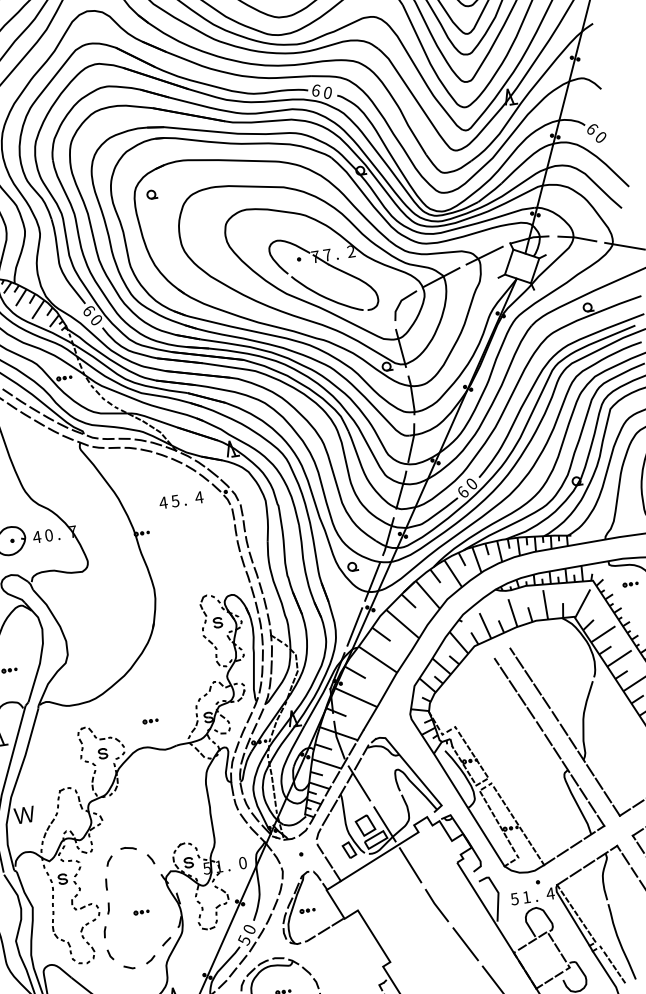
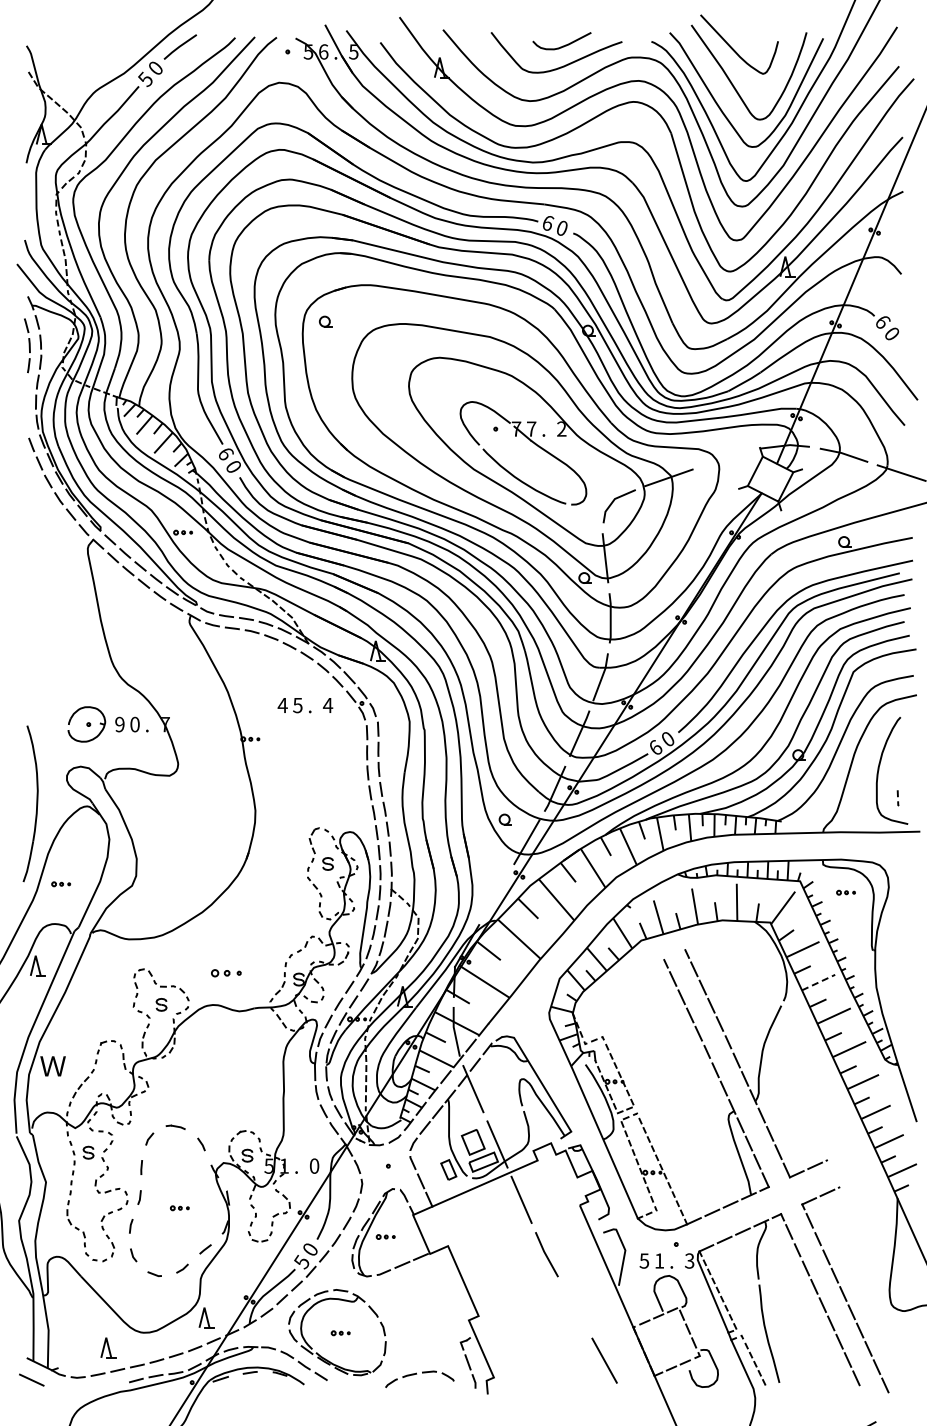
line: (484, 255) -> (726, 458), removed
text: (36, 537) -> (119, 724), 4 -> 9
line: (354, 626) -> (496, 894), removed
line: (620, 658) -> (819, 982), solid -> dashed
part: (150, 721) -> (226, 973), size x1.6
text: (550, 893) -> (689, 1260), 4 -> 3
line: (465, 943) -> (575, 1307), removed

